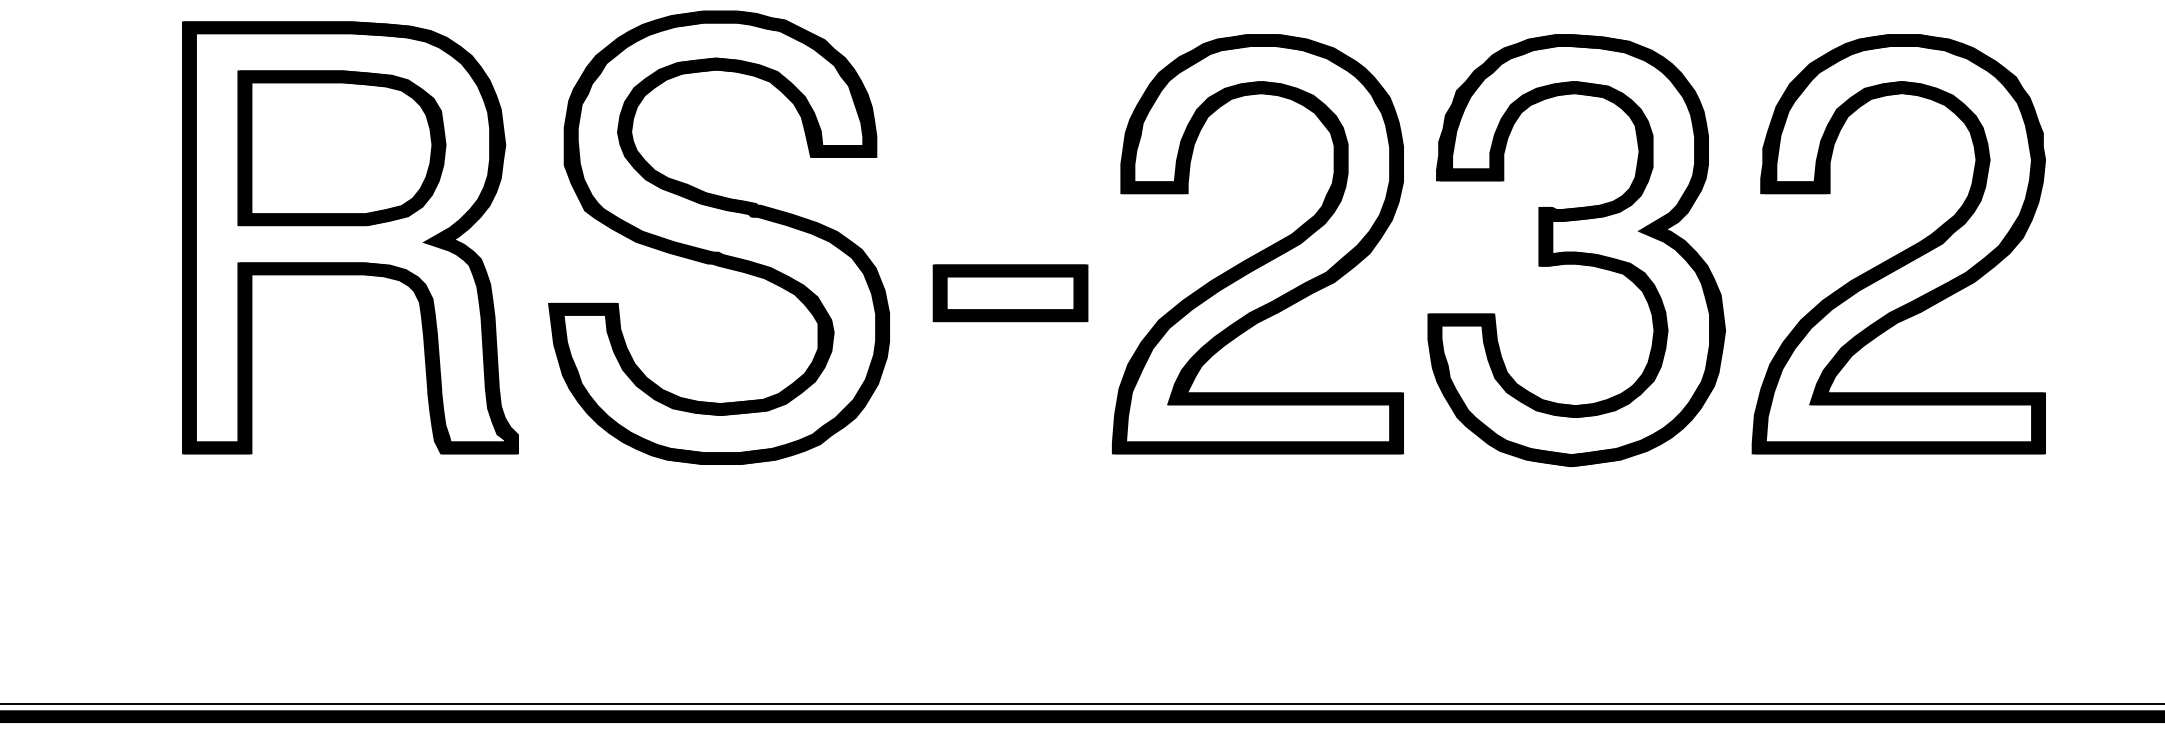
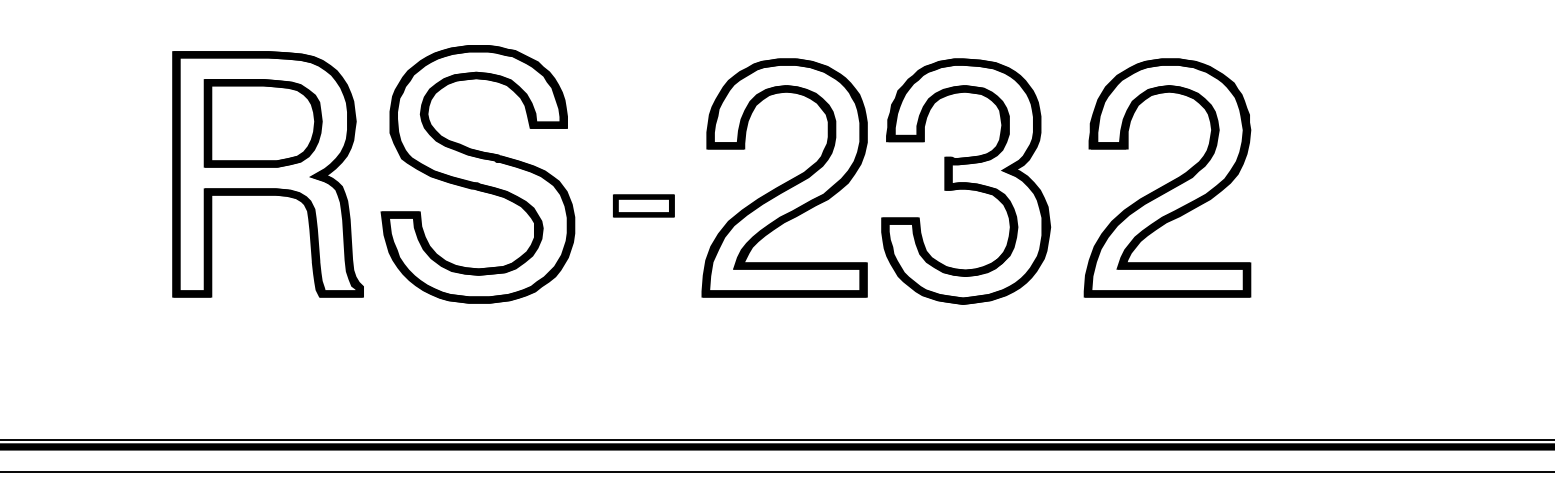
part: (1898, 243) -> (1167, 177), moved
part: (1009, 292) -> (643, 205), size x0.7

